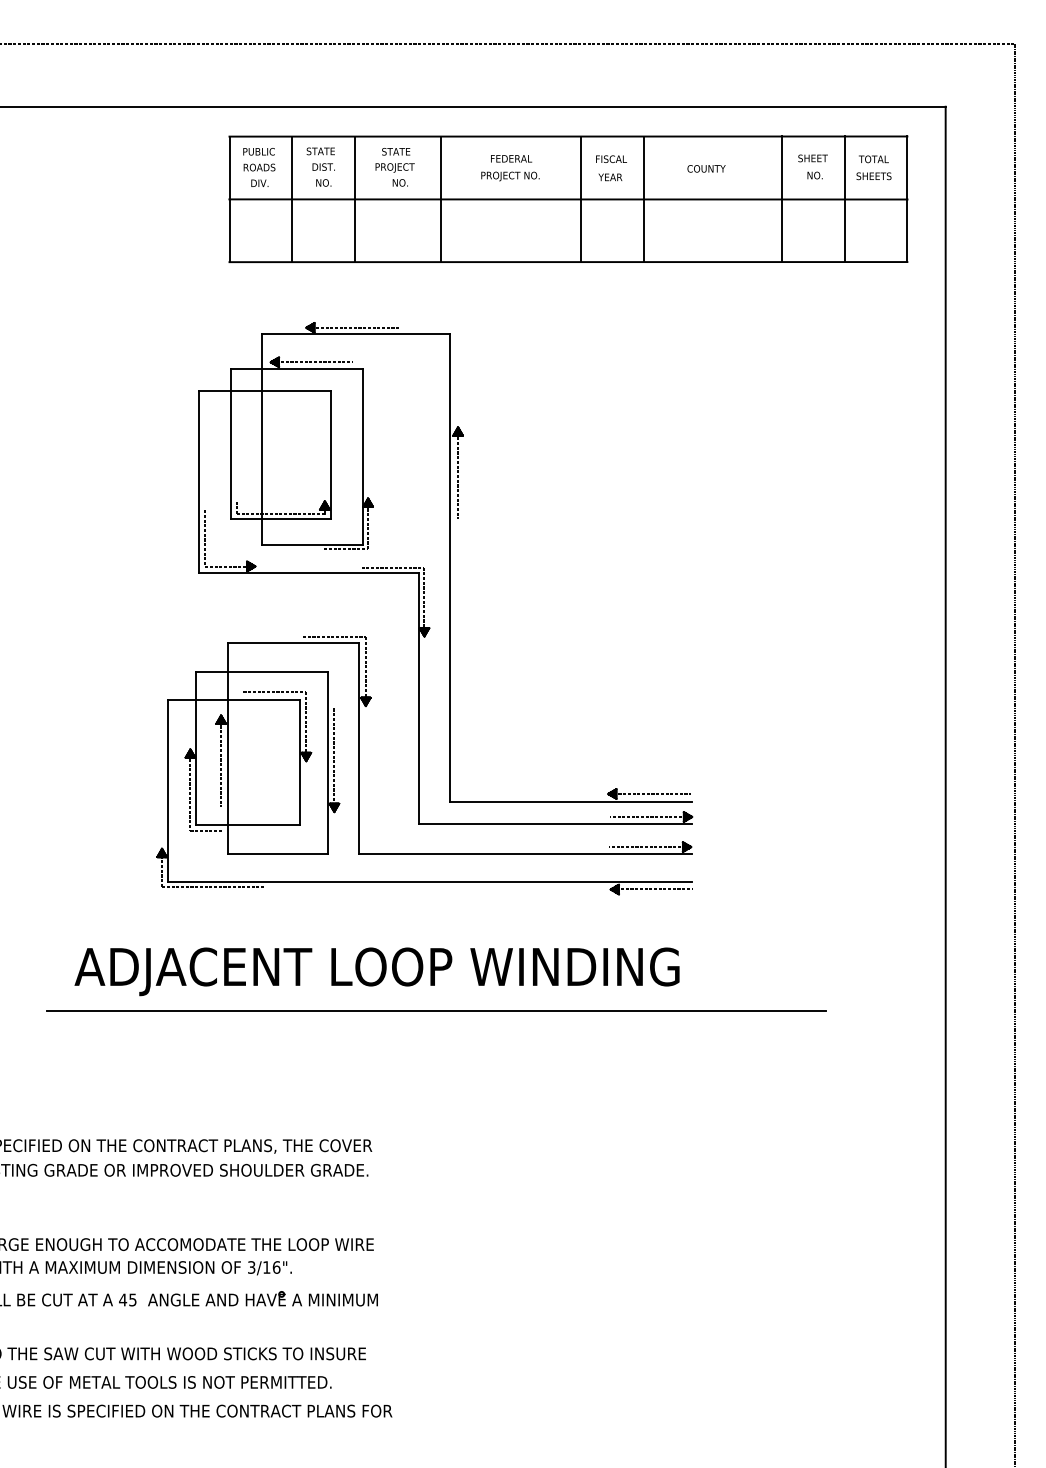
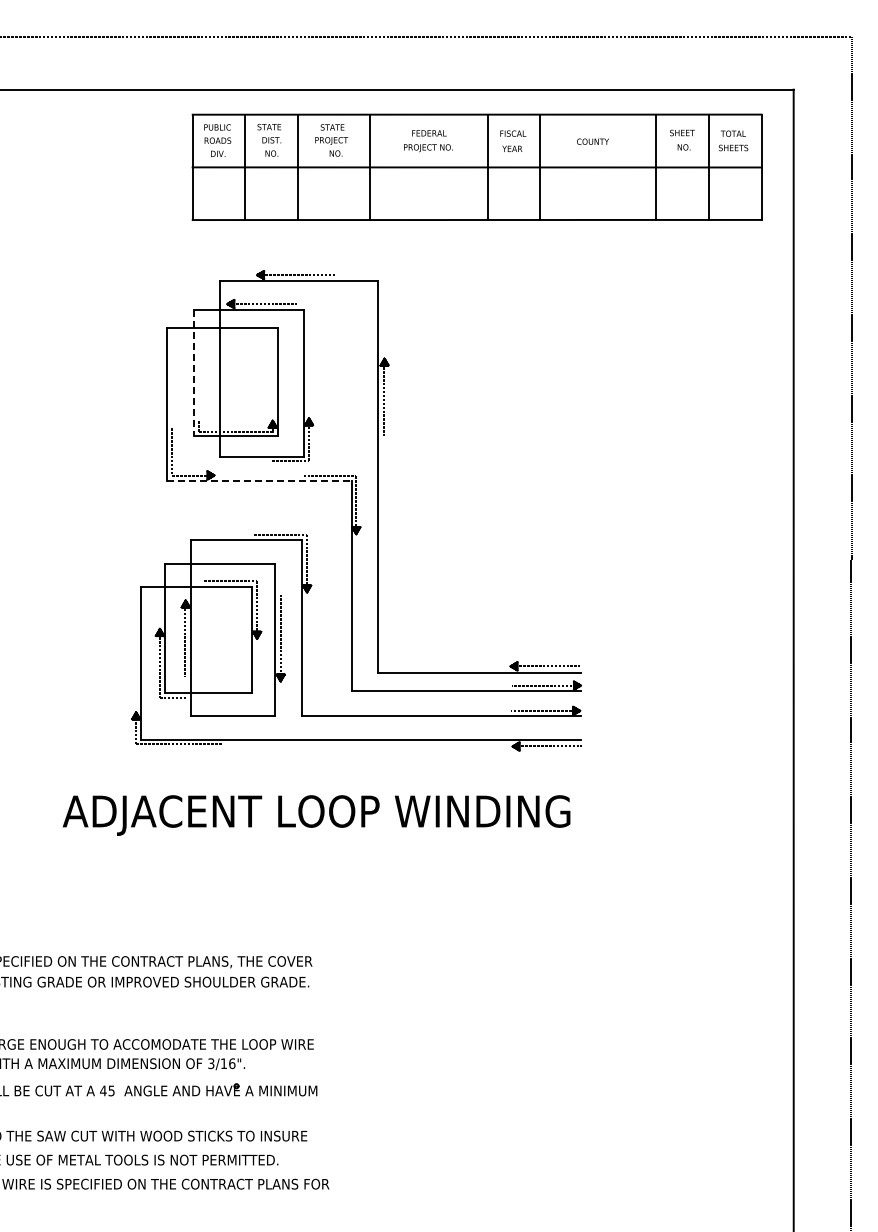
line: (230, 445) -> (193, 373), solid -> dashed
line: (310, 572) -> (260, 480), solid -> dashed
line: (436, 1011) -> (366, 848), removed

